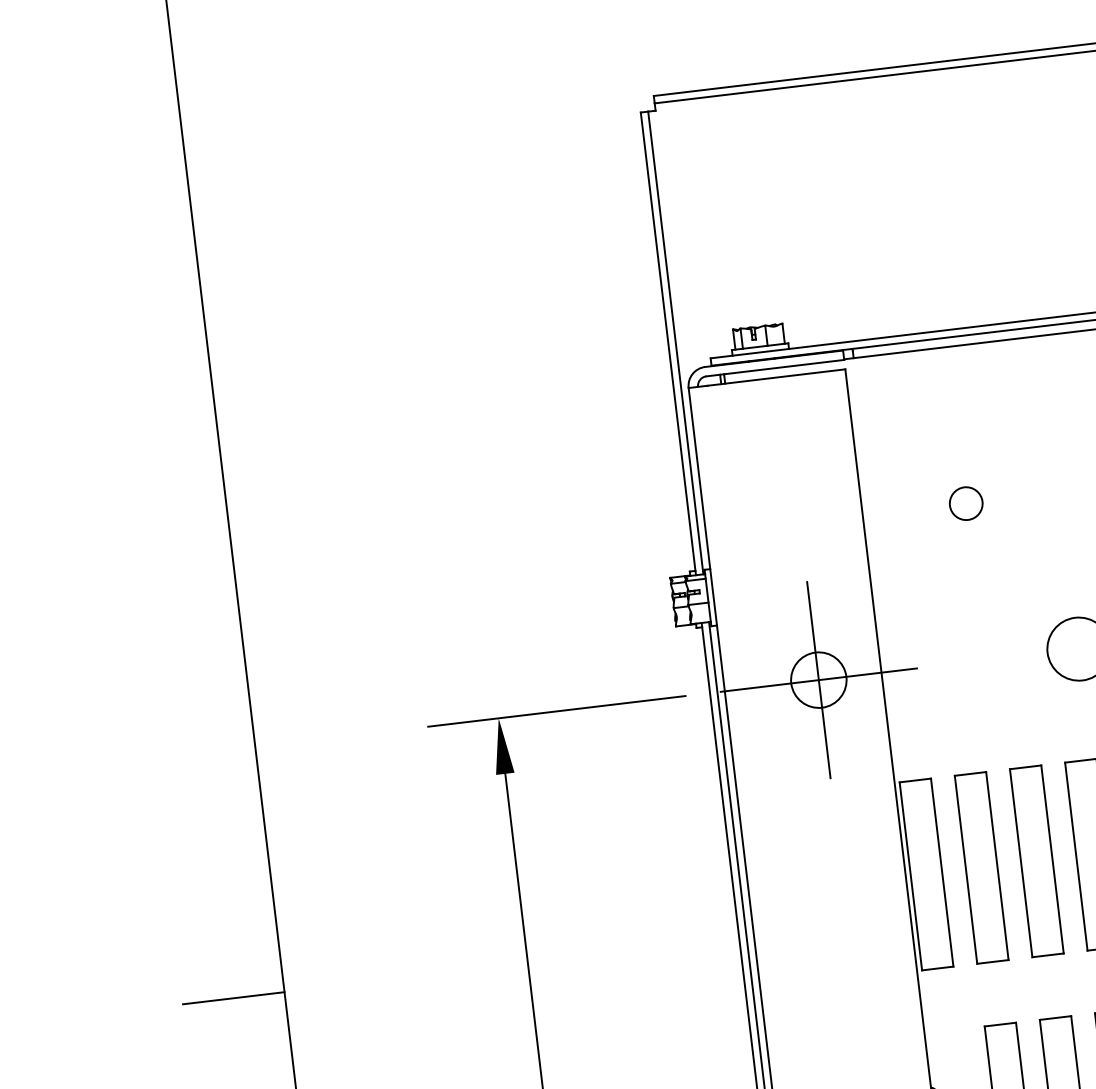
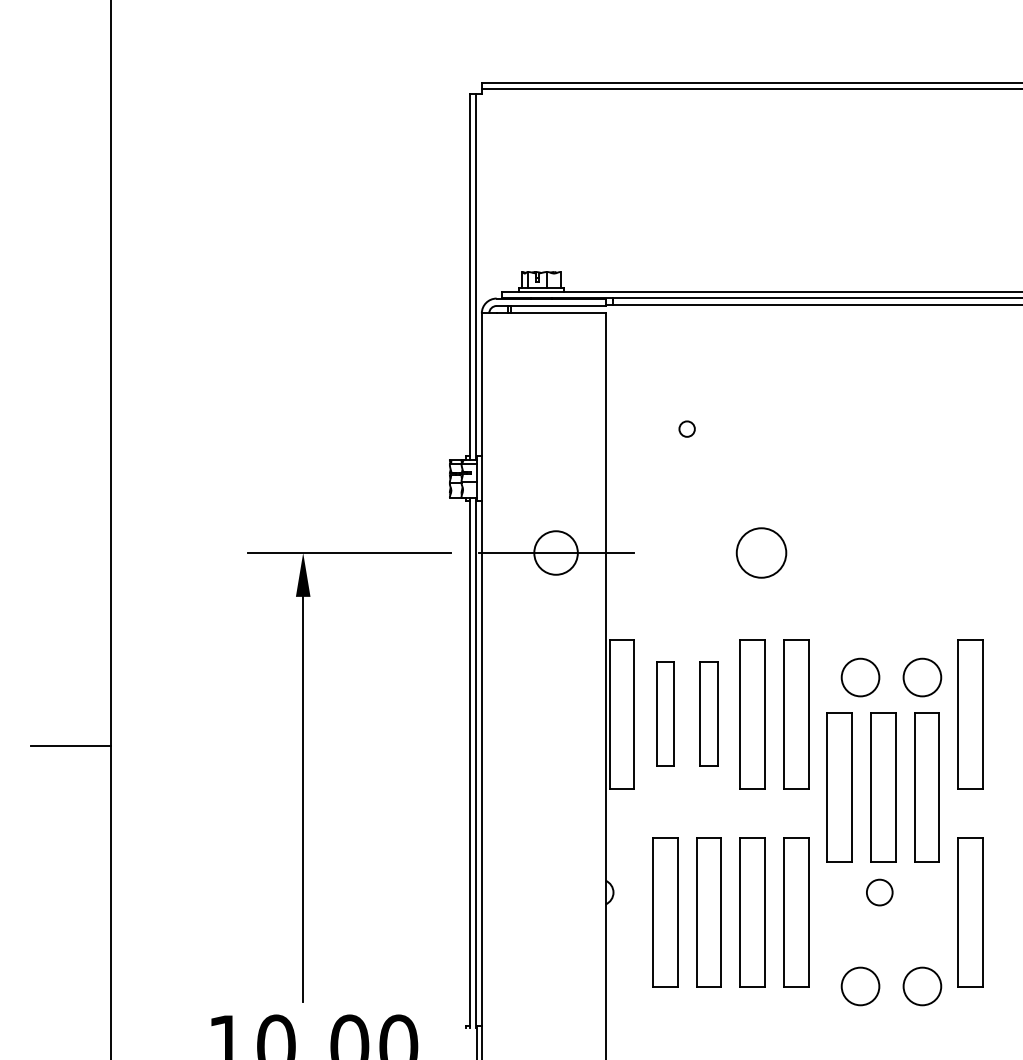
circle: (965, 502) -> (686, 428), size x0.6
line: (819, 679) -> (556, 552), removed
part: (1036, 861) -> (708, 714), size x0.7
part: (981, 868) -> (665, 714), size x0.7

